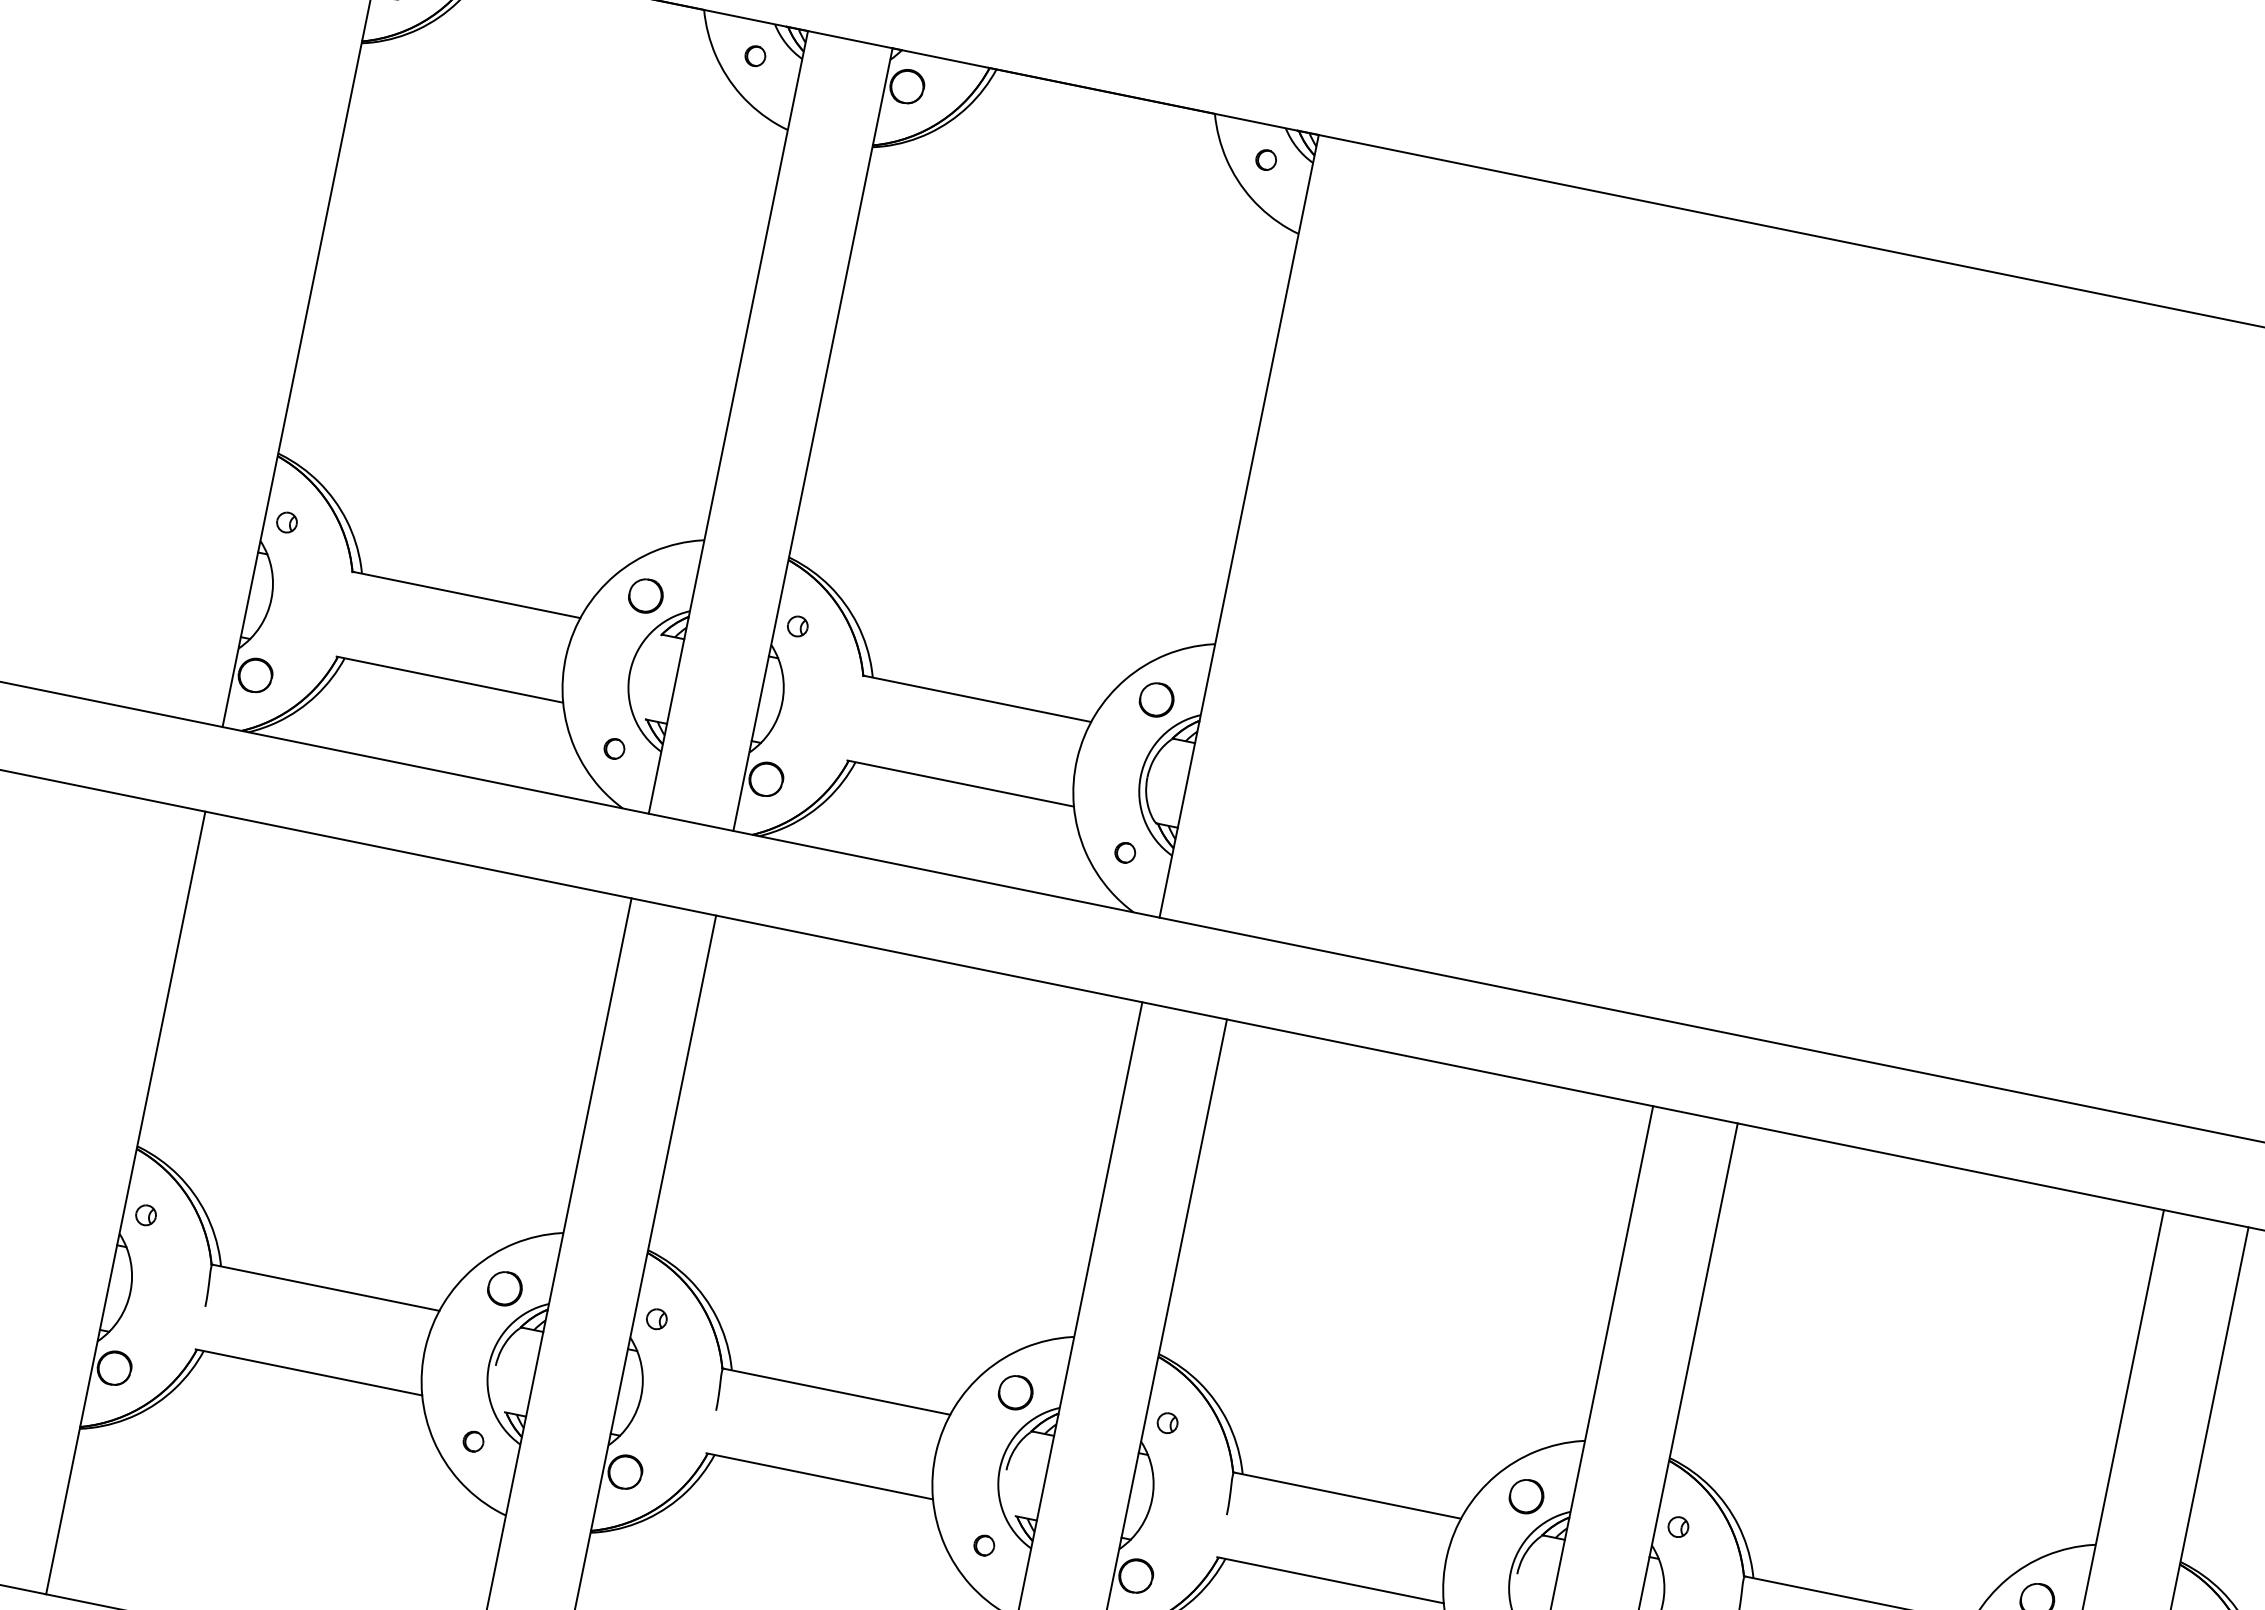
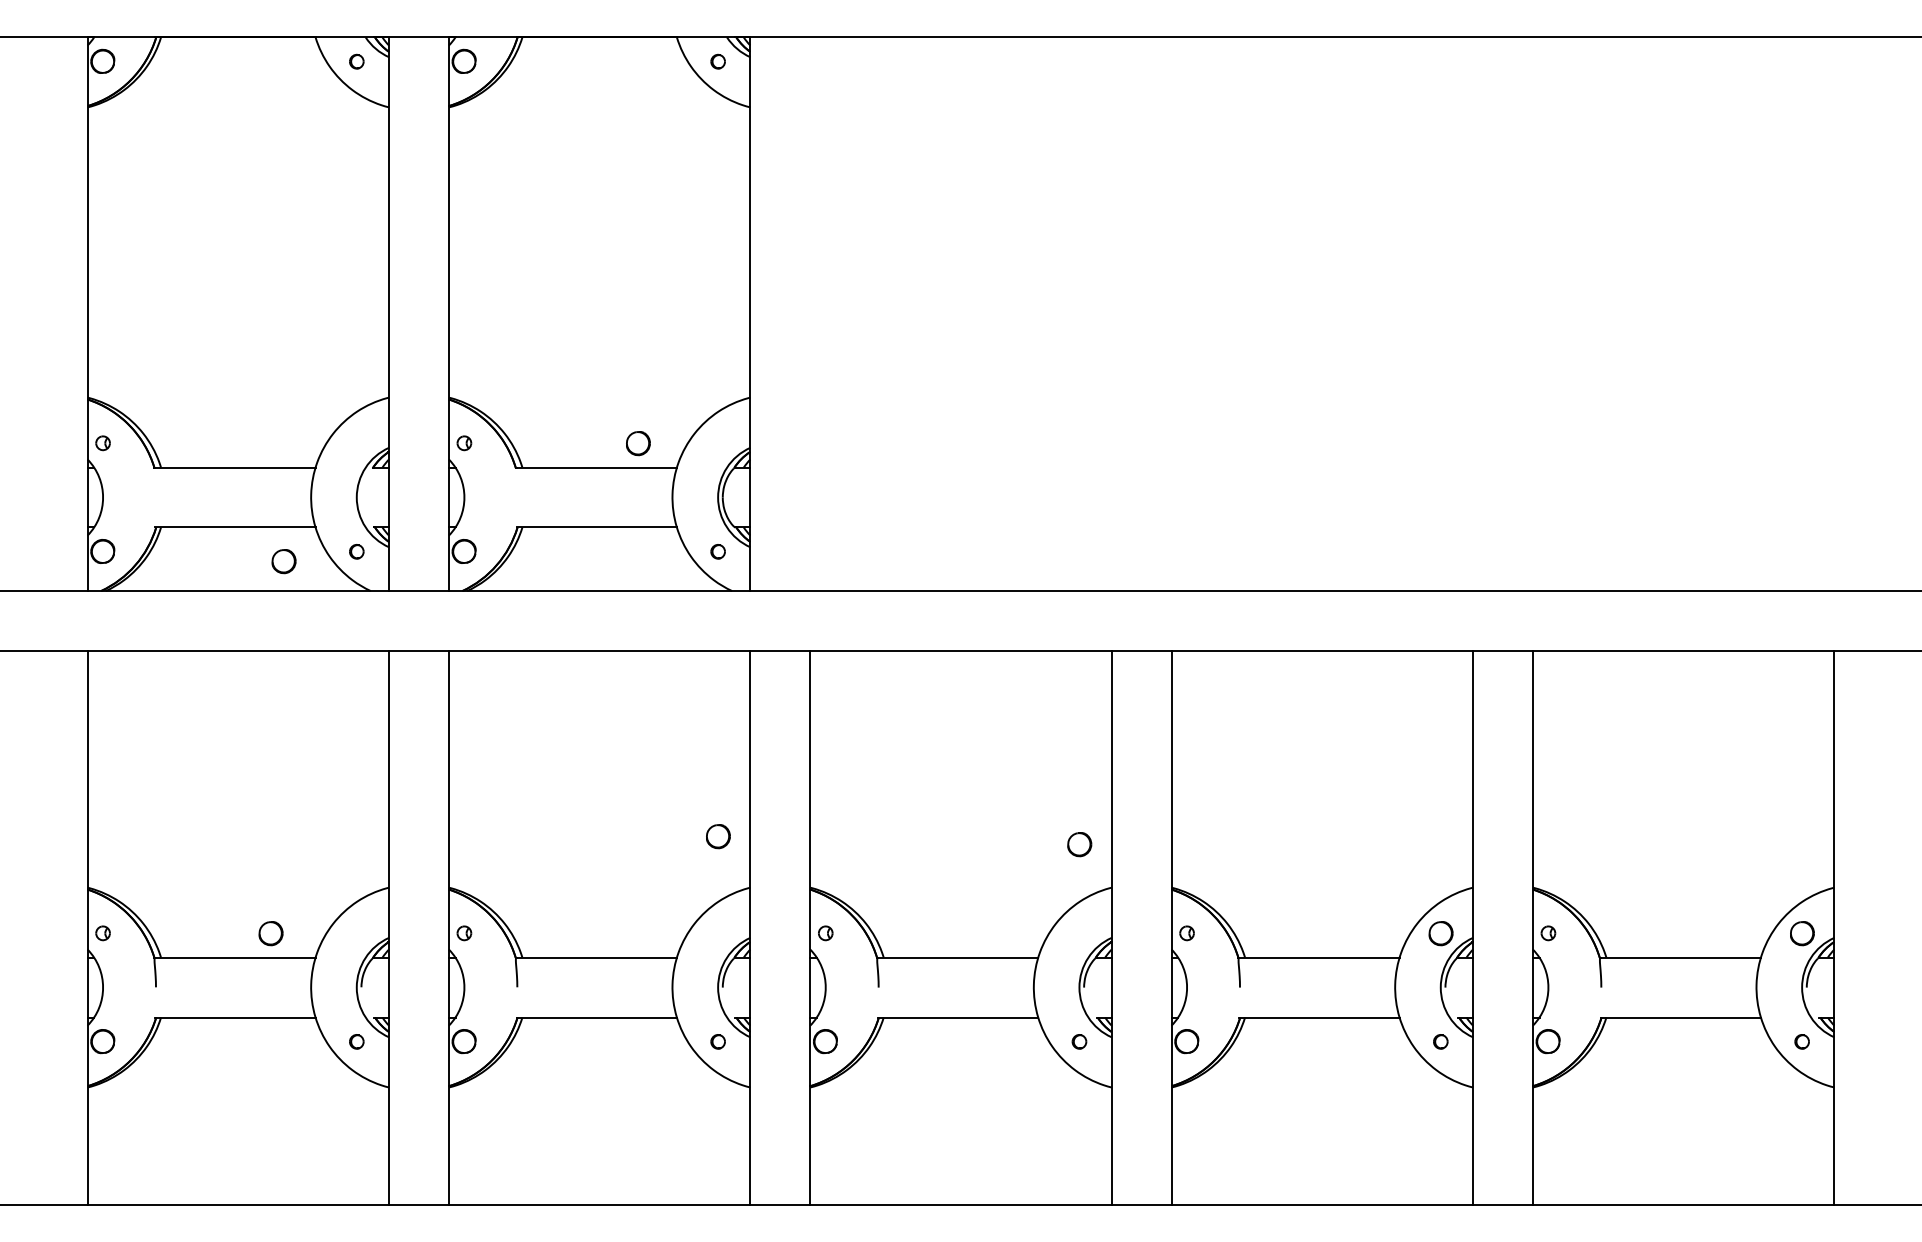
part: (645, 595) -> (283, 561), moved
part: (1156, 699) -> (638, 443), moved
part: (504, 1288) -> (270, 933), moved
part: (1015, 1392) -> (718, 836), moved
part: (1526, 1496) -> (1079, 844), moved

